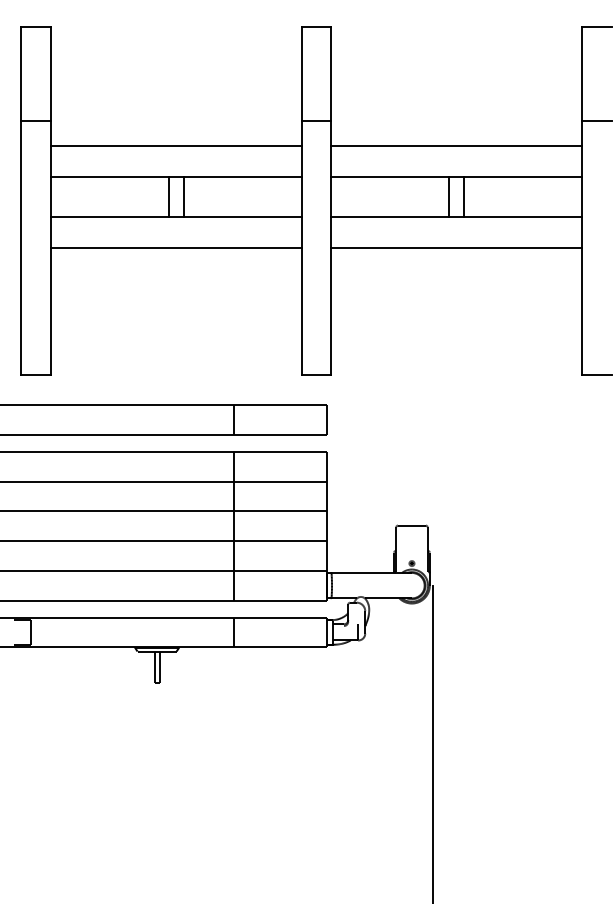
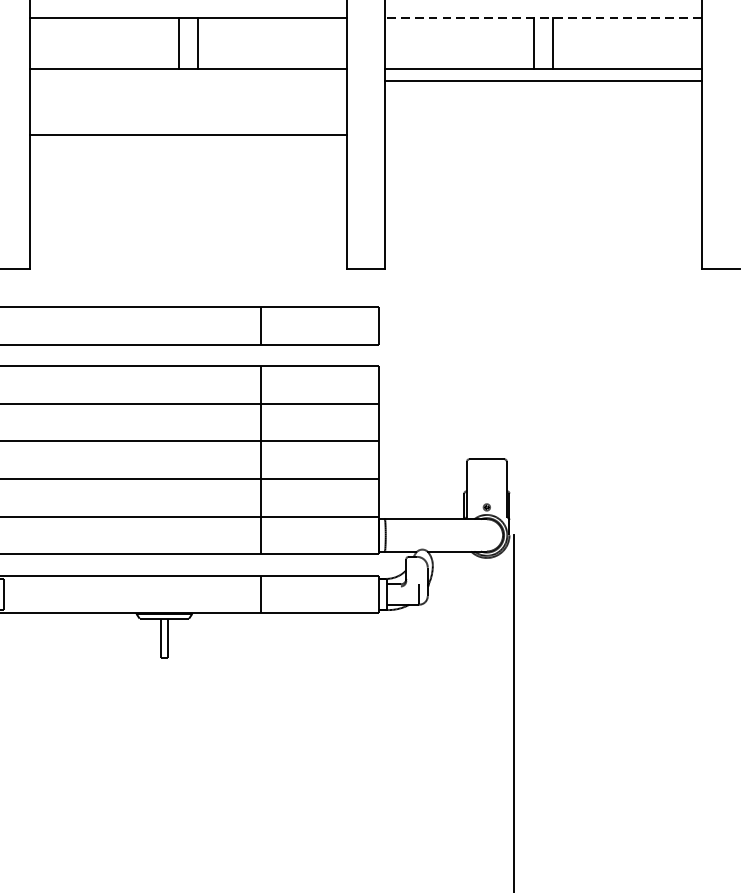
line: (456, 176) -> (543, 17), solid -> dashed
line: (175, 247) -> (187, 134), moved
line: (456, 247) -> (543, 80), moved

